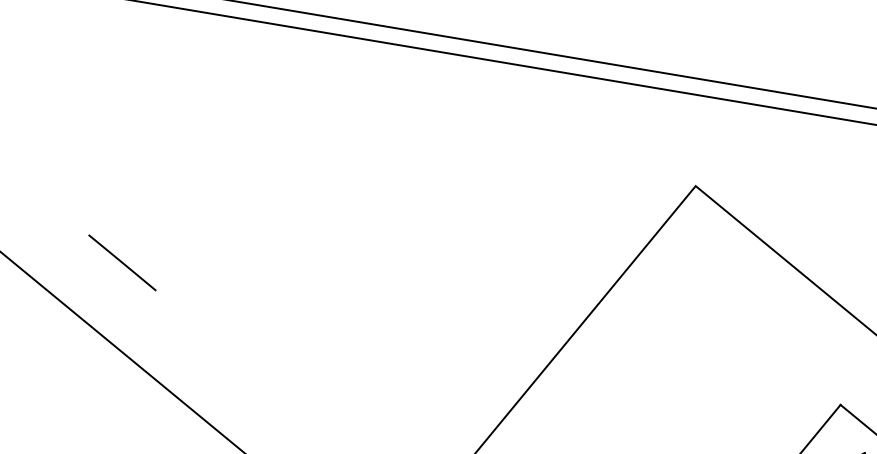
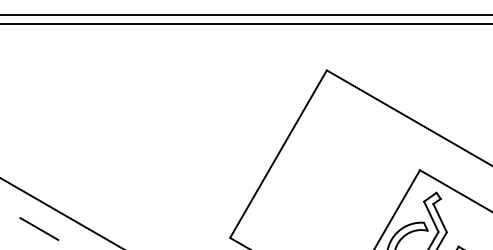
line: (122, 261) -> (39, 228), moved

